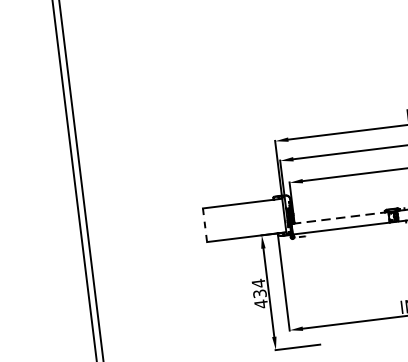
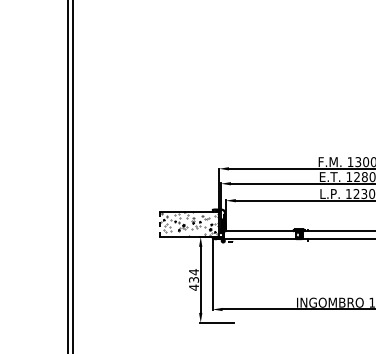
line: (339, 218) -> (259, 231), dashed -> solid
hatch: (244, 219) -> (189, 223), added

